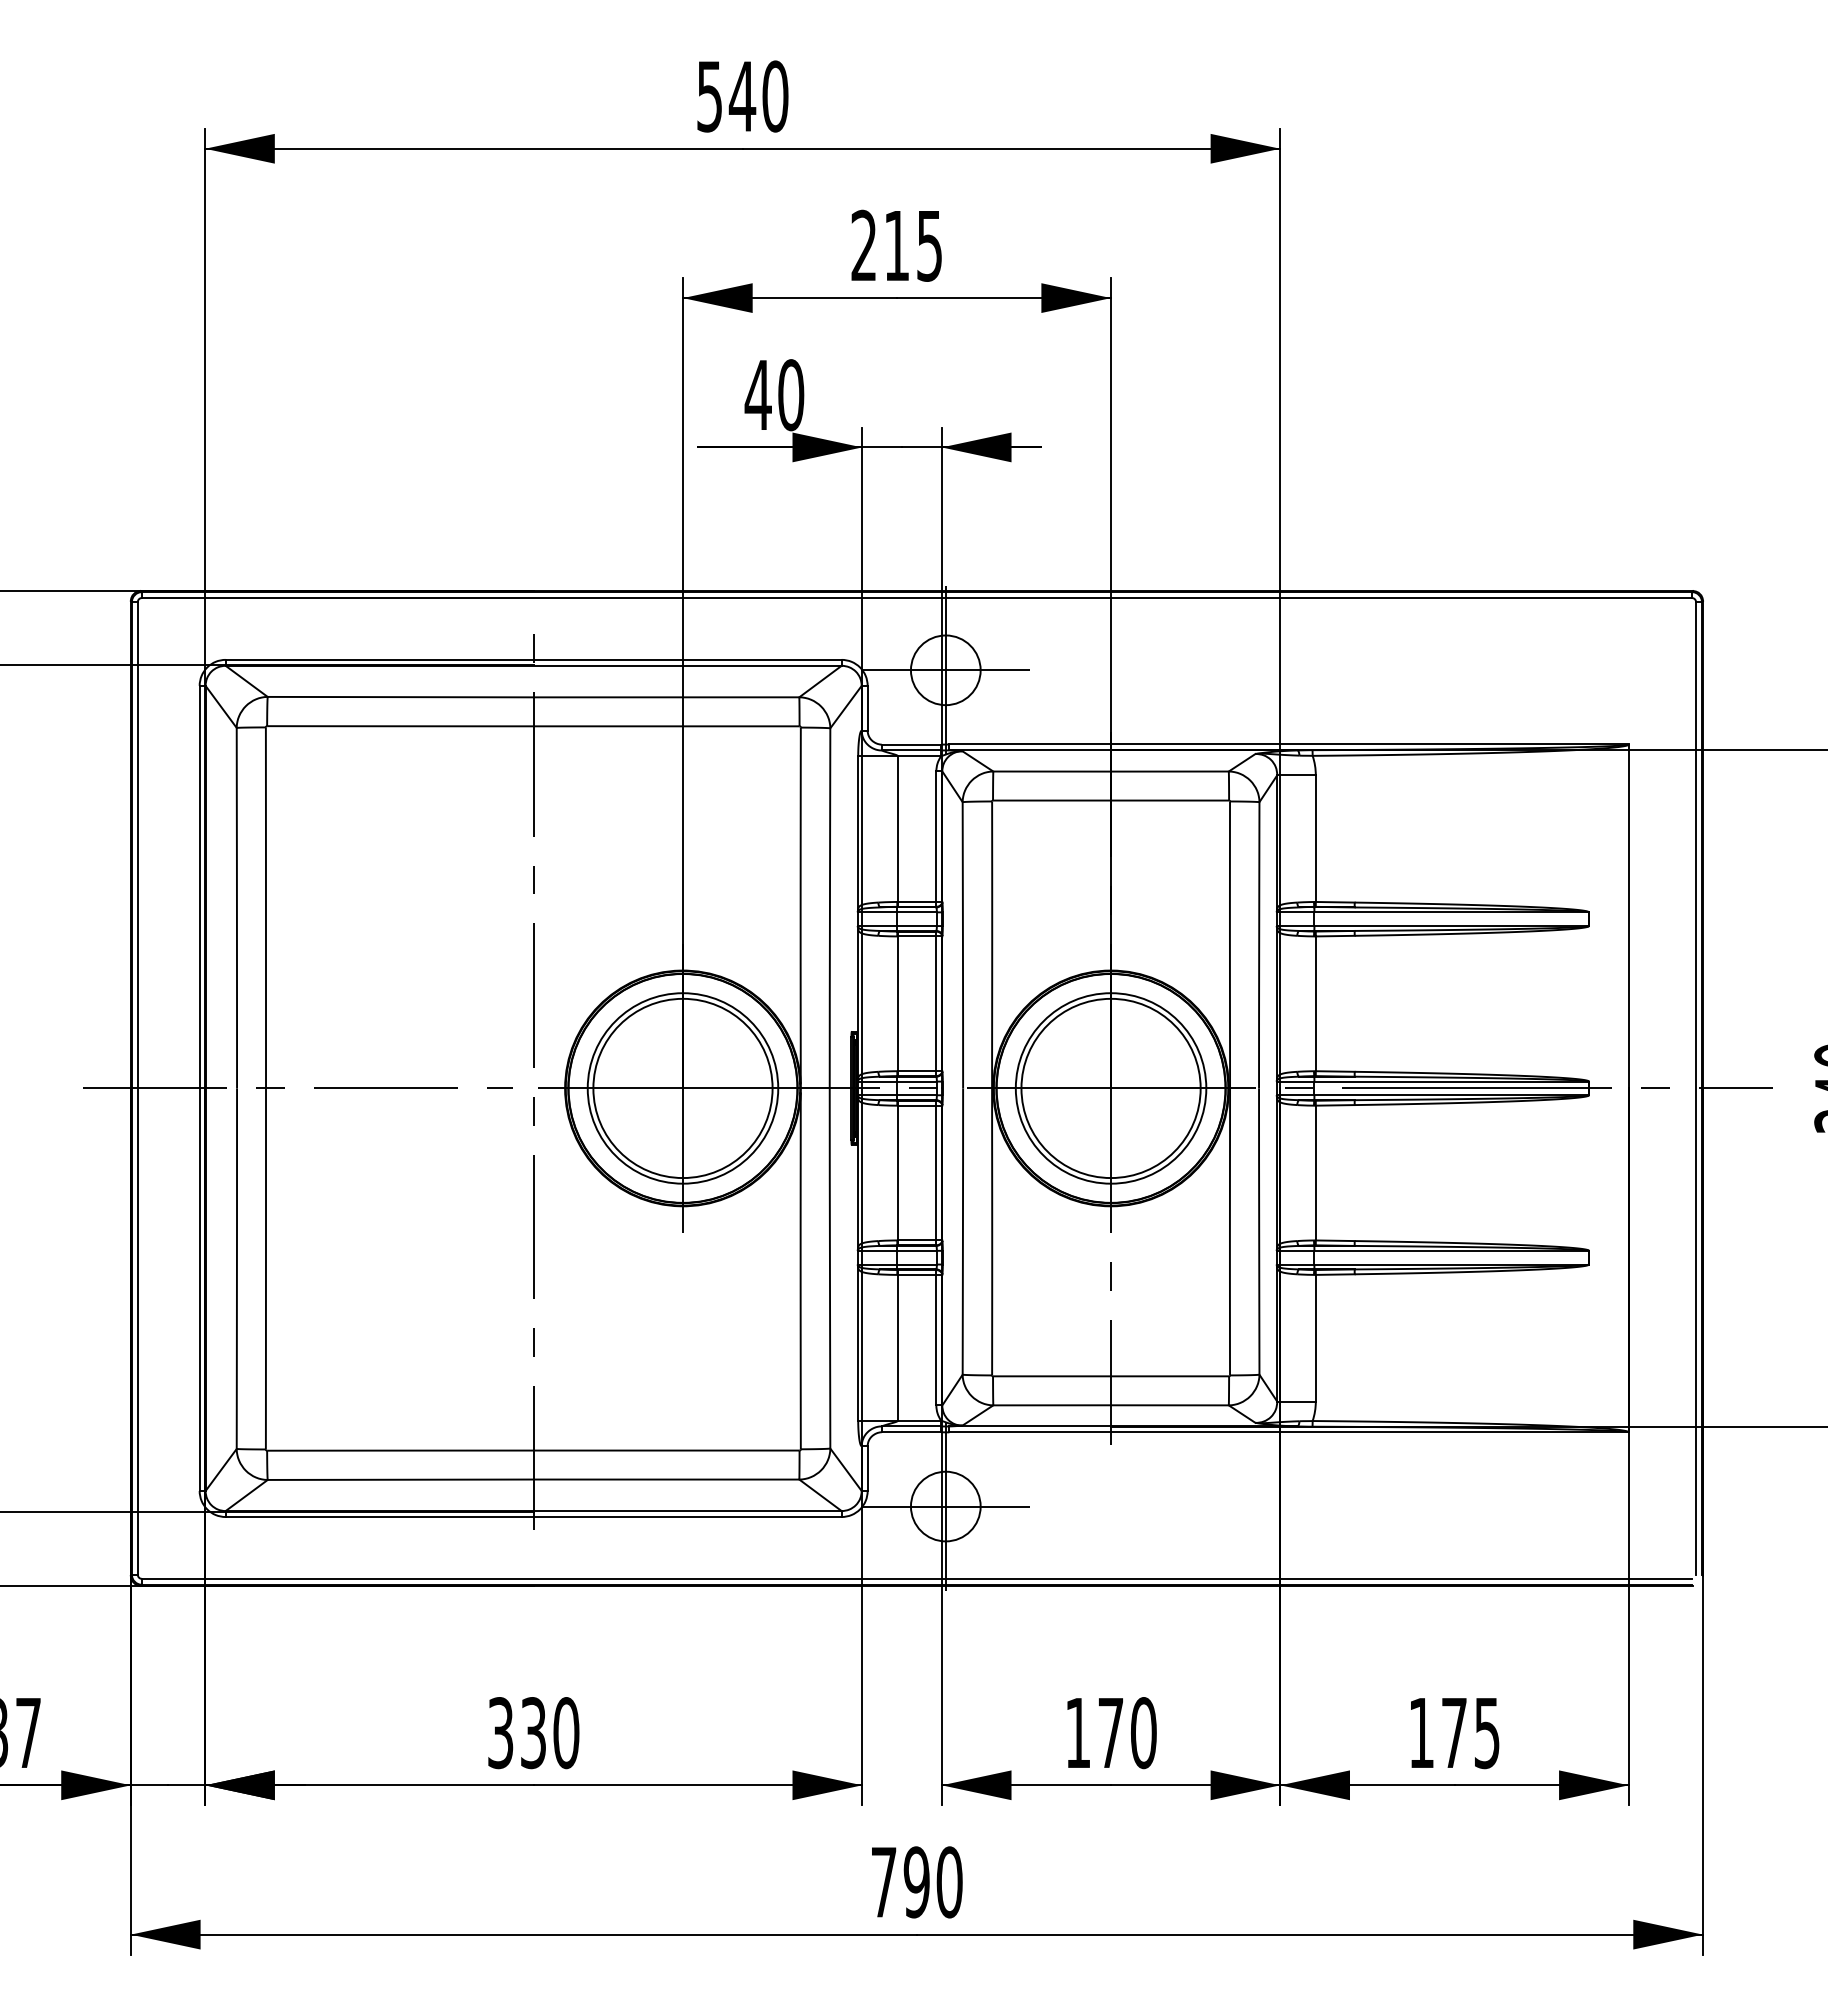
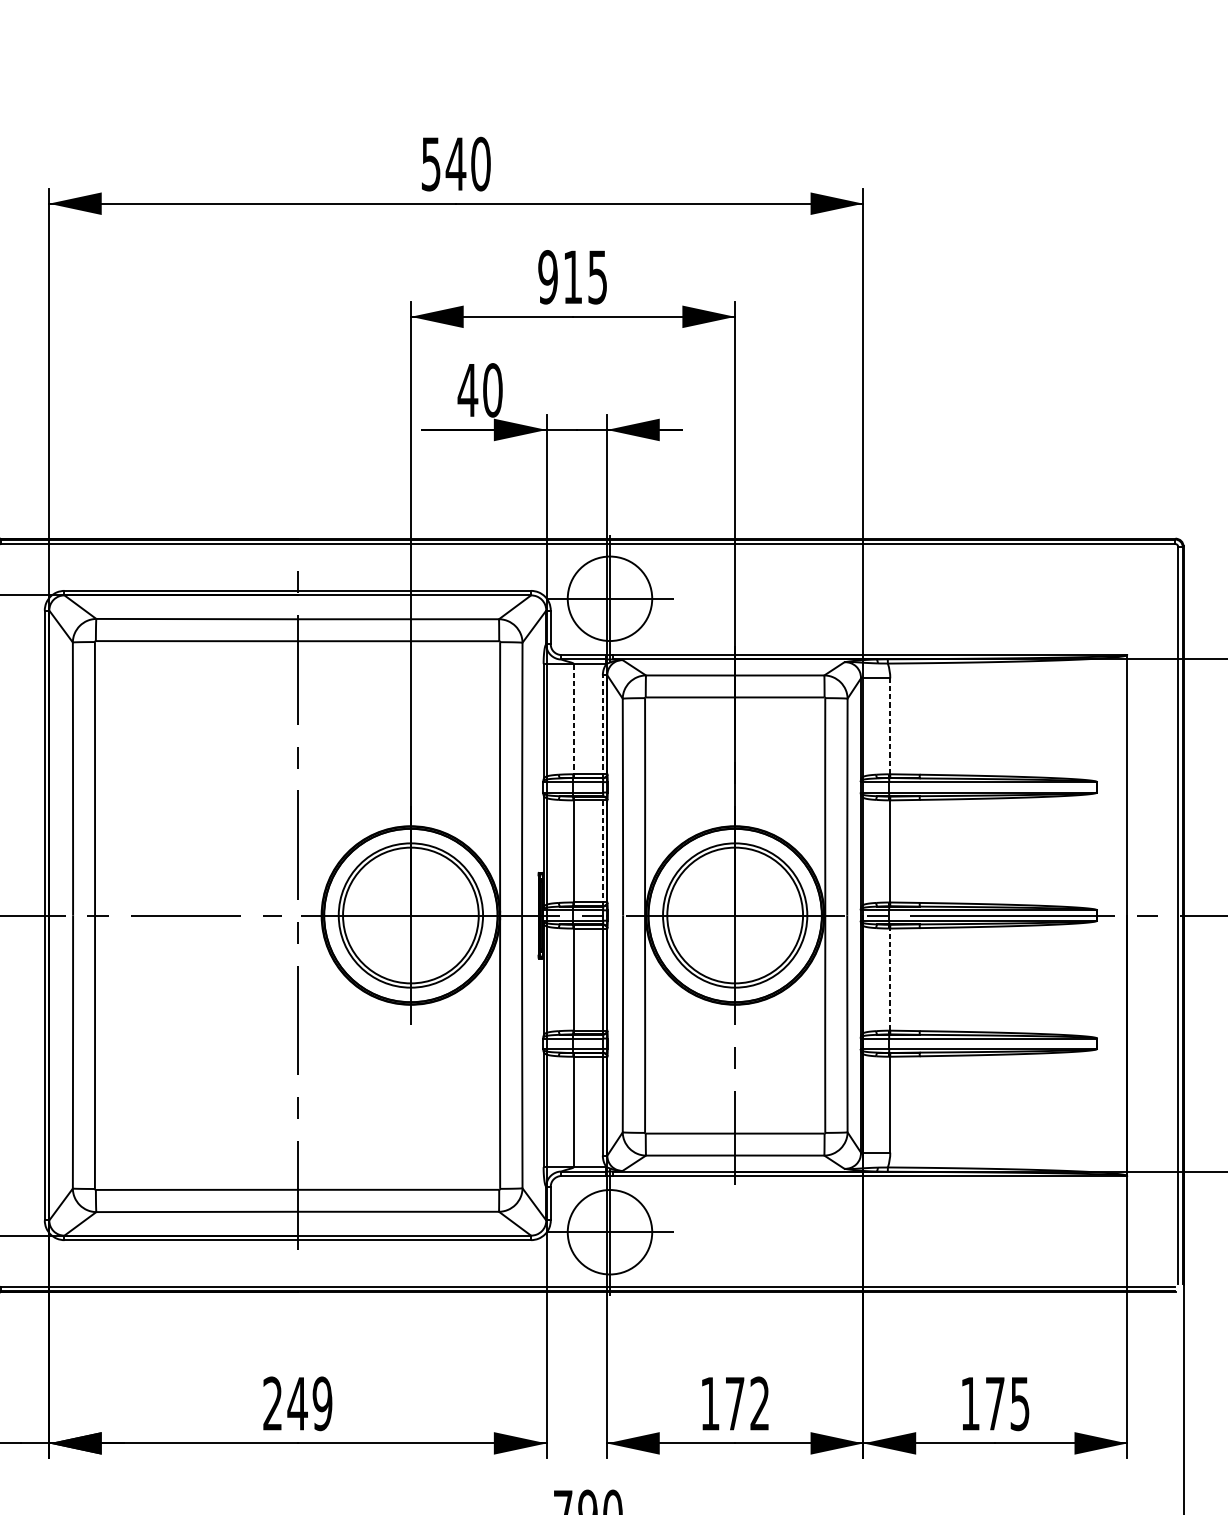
text: (863, 245) -> (547, 276), 215 -> 915
circle: (945, 670) -> (609, 598), size x1.6
line: (897, 831) -> (573, 720), solid -> dashed
line: (1315, 838) -> (890, 726), solid -> dashed
line: (936, 839) -> (602, 726), solid -> dashed
line: (936, 1003) -> (602, 851), solid -> dashed
line: (1315, 1172) -> (890, 979), solid -> dashed
circle: (945, 1506) -> (609, 1232), size x1.6
text: (533, 1733) -> (297, 1404), 330 -> 249
text: (1143, 1733) -> (759, 1404), 170 -> 172

